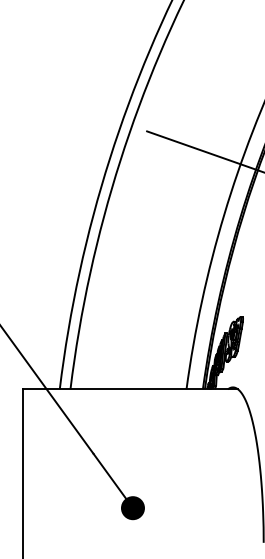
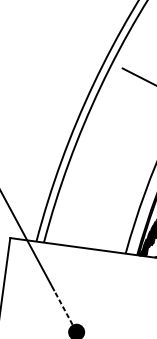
line: (109, 476) -> (63, 307), solid -> dashed

